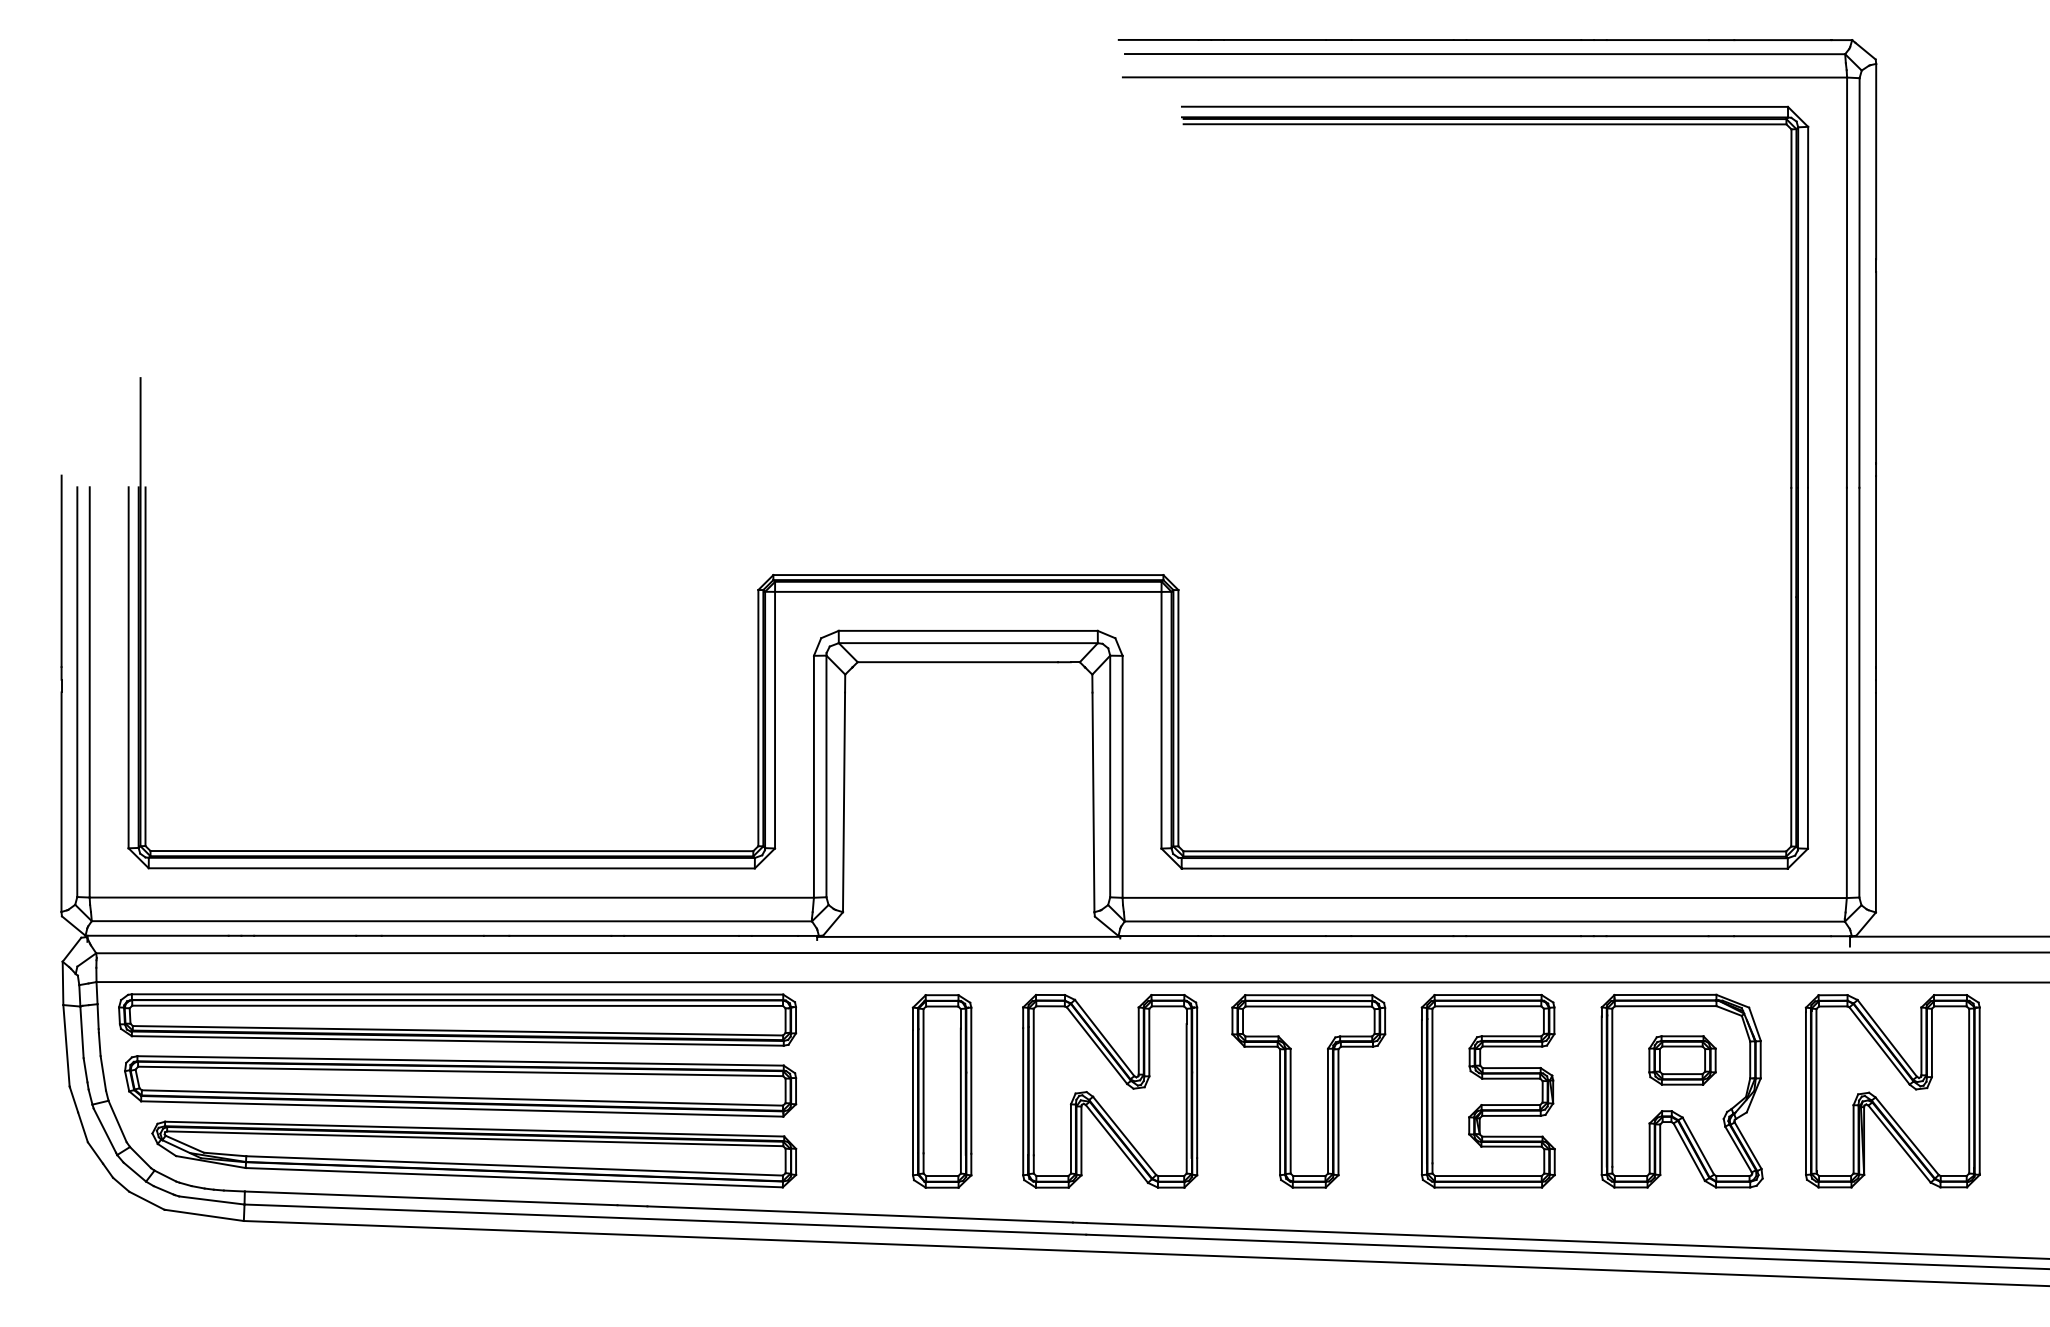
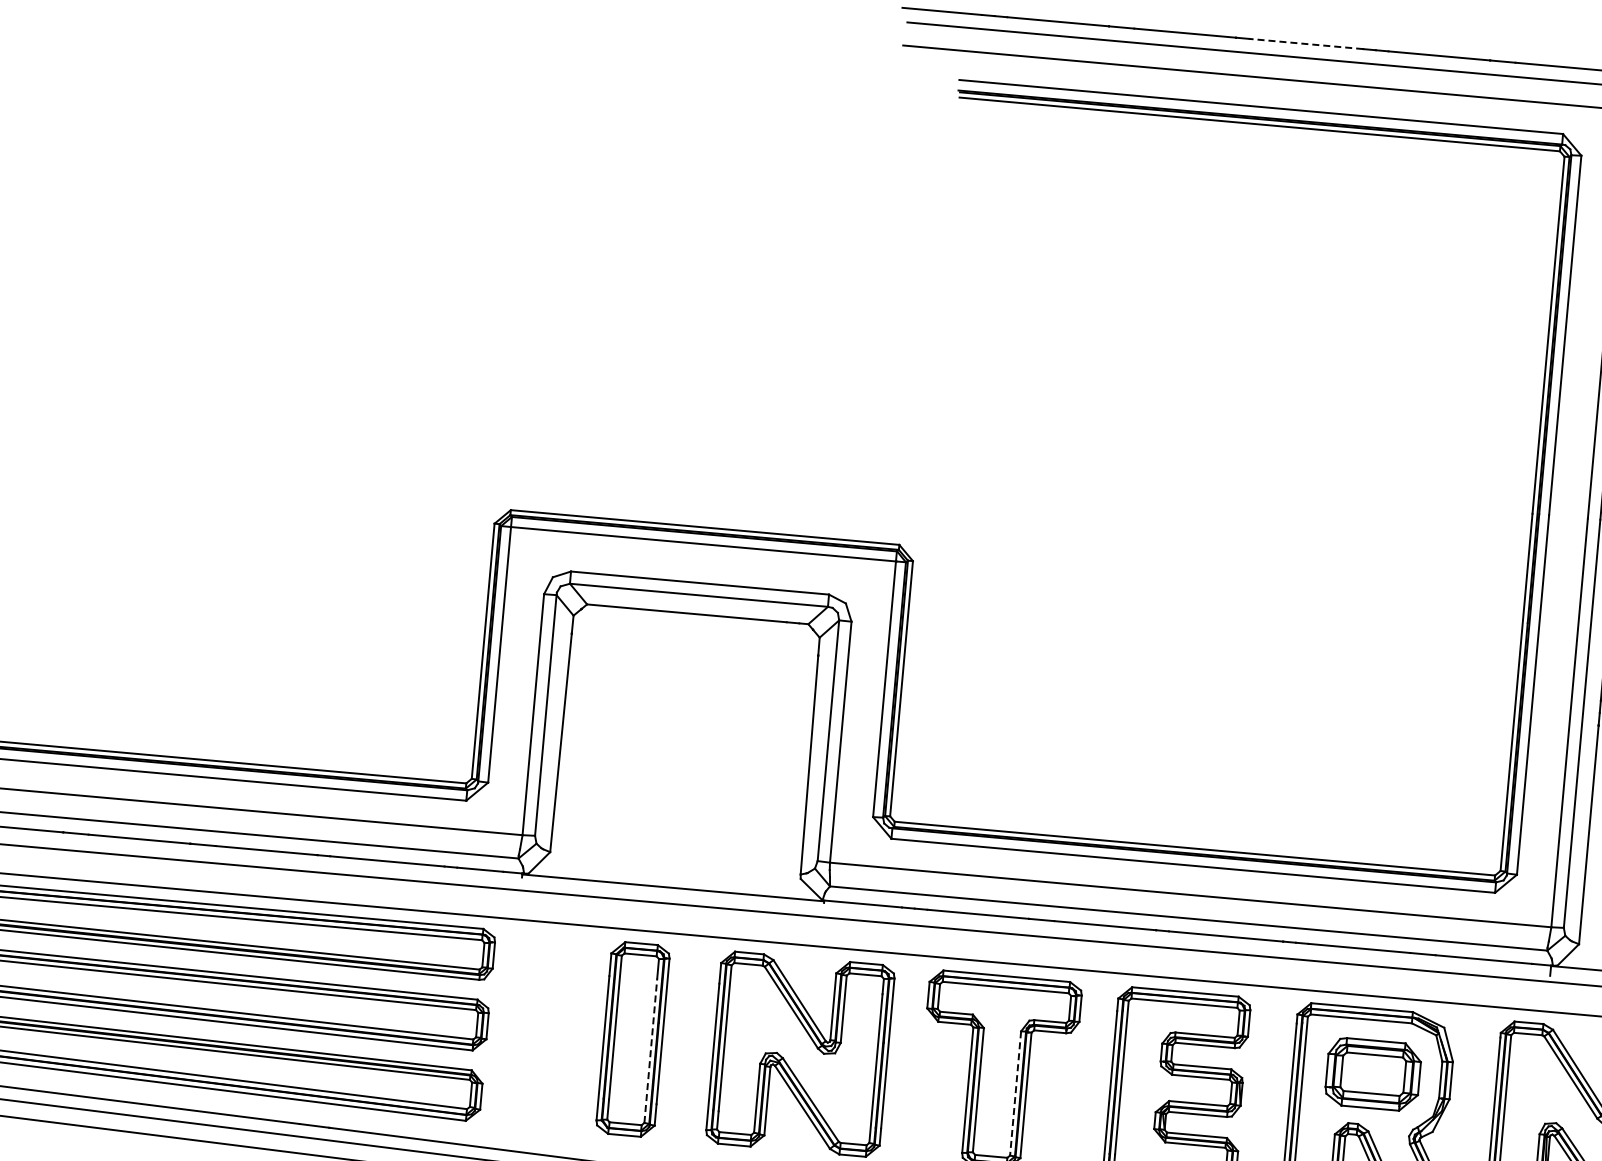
line: (1523, 40) -> (1305, 44), solid -> dashed
part: (1682, 1060) -> (1373, 1074), size x1.4
line: (960, 1100) -> (650, 1050), solid -> dashed
line: (1328, 1111) -> (1016, 1093), solid -> dashed

